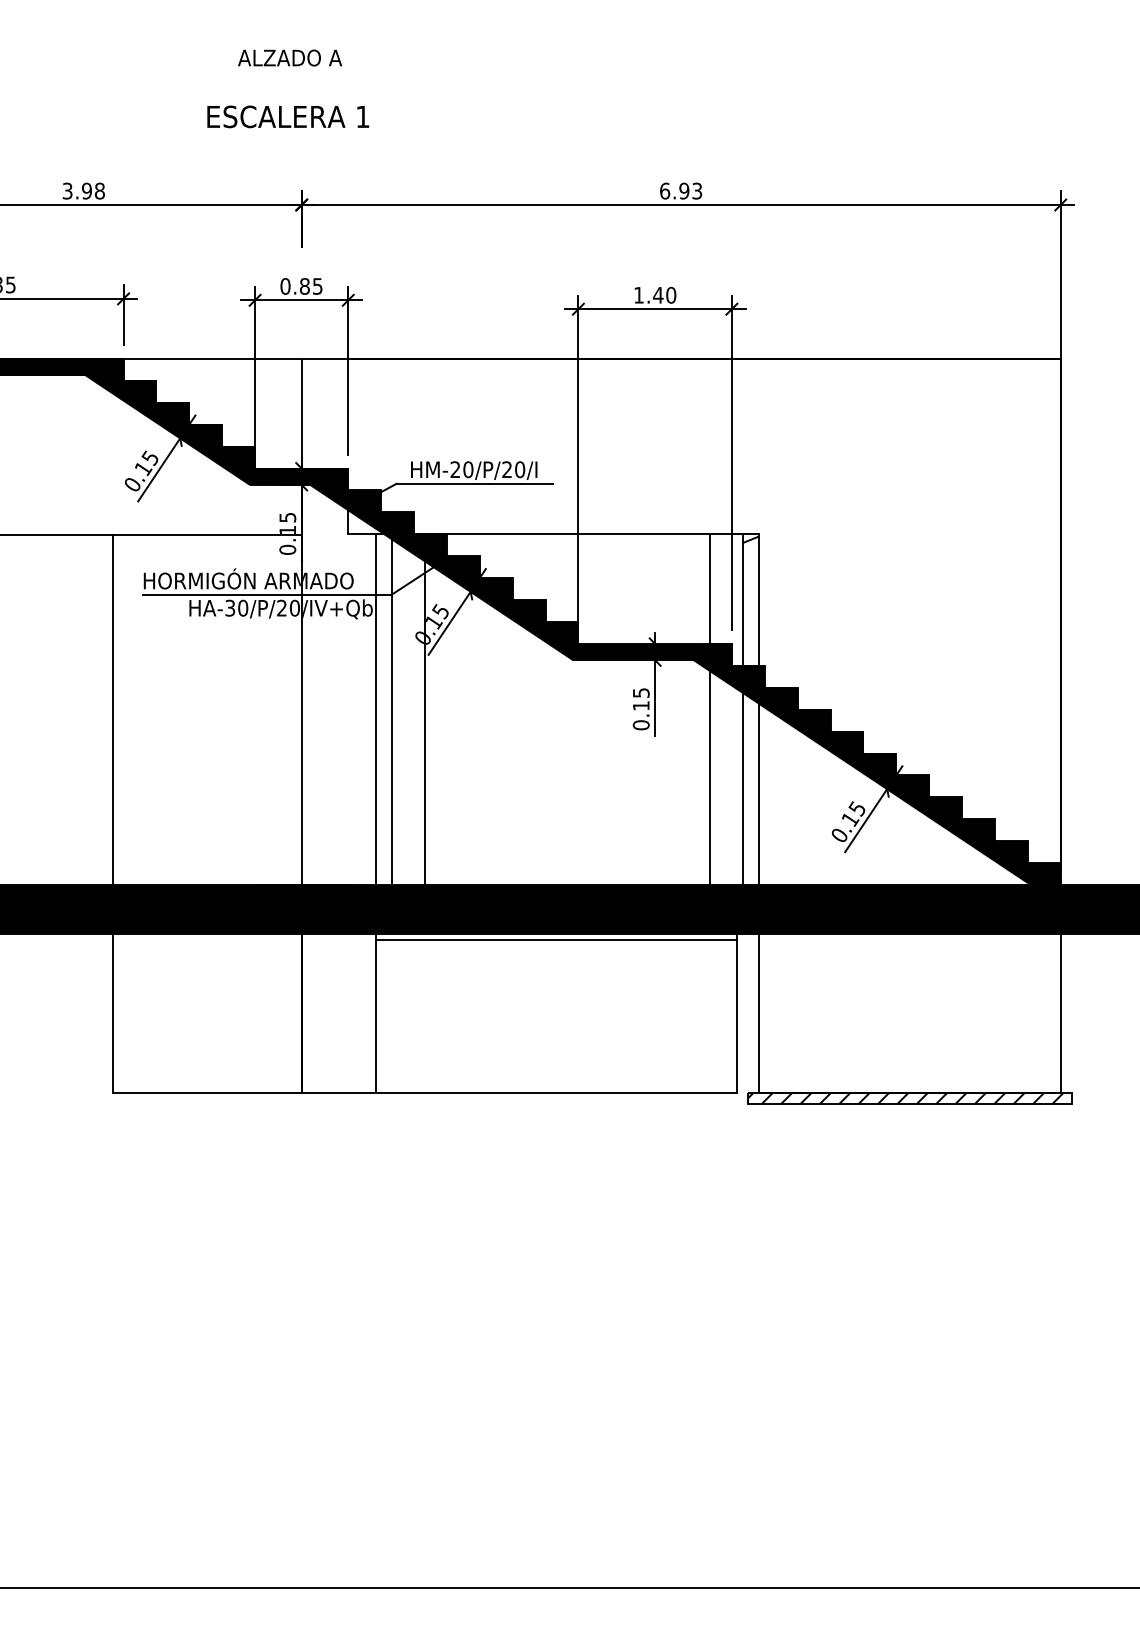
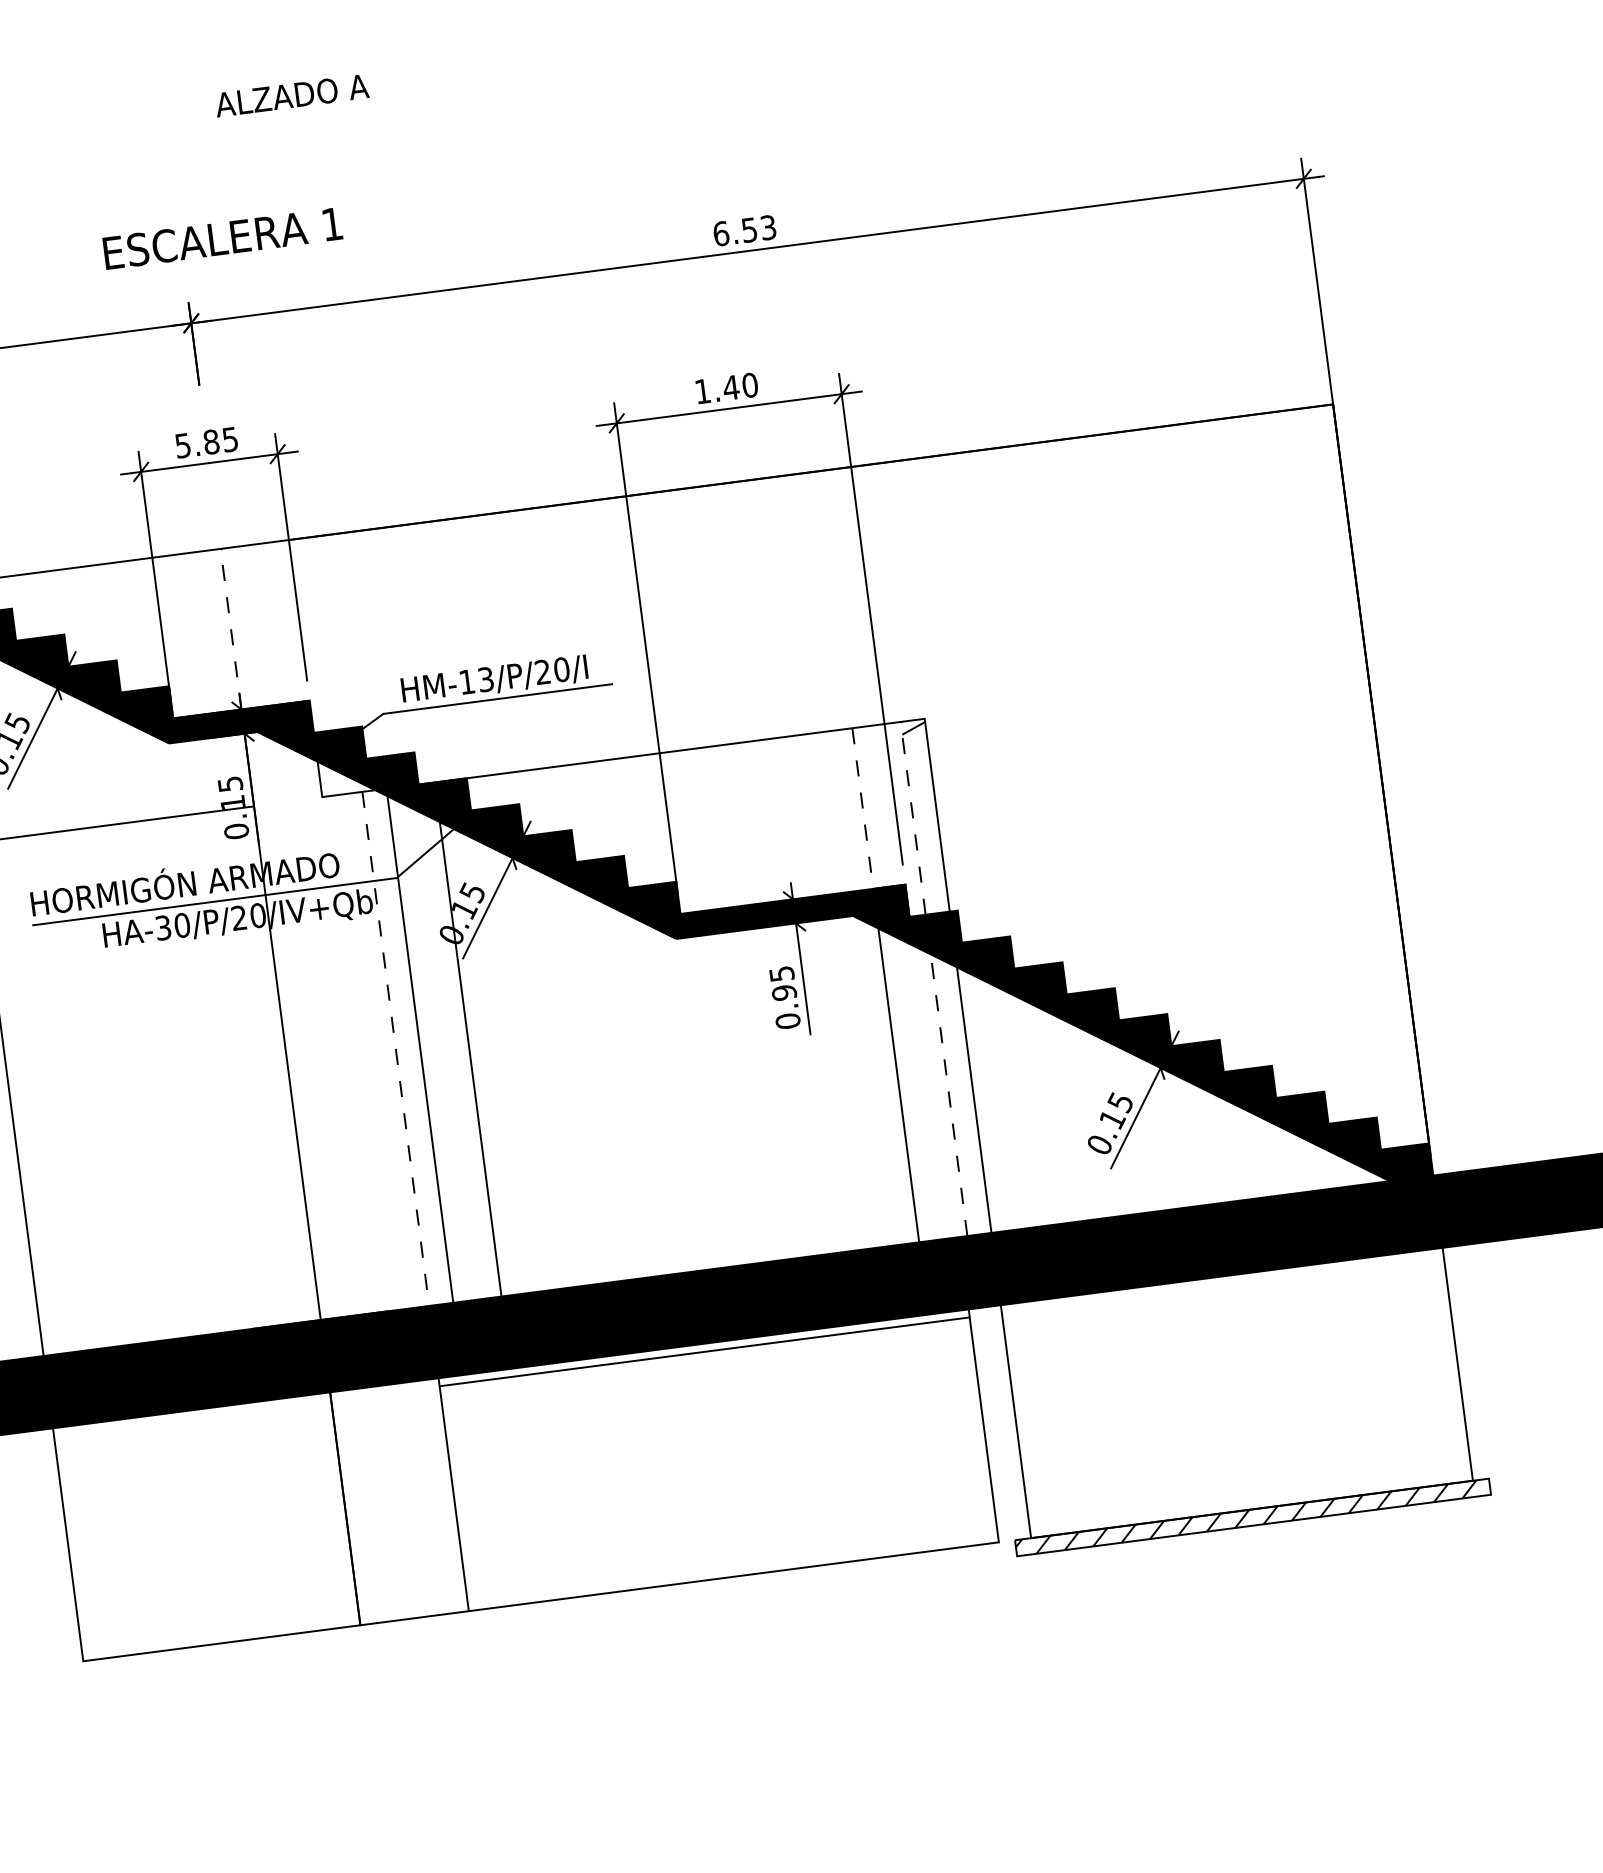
text: (289, 57) -> (291, 95), moved
text: (288, 116) -> (223, 237), moved
text: (684, 190) -> (749, 229), 6.93 -> 6.53
text: (285, 286) -> (183, 445), 0.85 -> 5.85
line: (301, 413) -> (230, 628), solid -> dashed
text: (461, 469) -> (475, 680), HM-20/P/20/I -> HM-13/P/20/I
line: (709, 589) -> (862, 809), solid -> dashed
line: (742, 600) -> (912, 819), solid -> dashed
text: (640, 705) -> (783, 992), 0.15 -> 0.95
line: (375, 710) -> (395, 1050), solid -> dashed
line: (742, 788) -> (948, 1094), solid -> dashed

